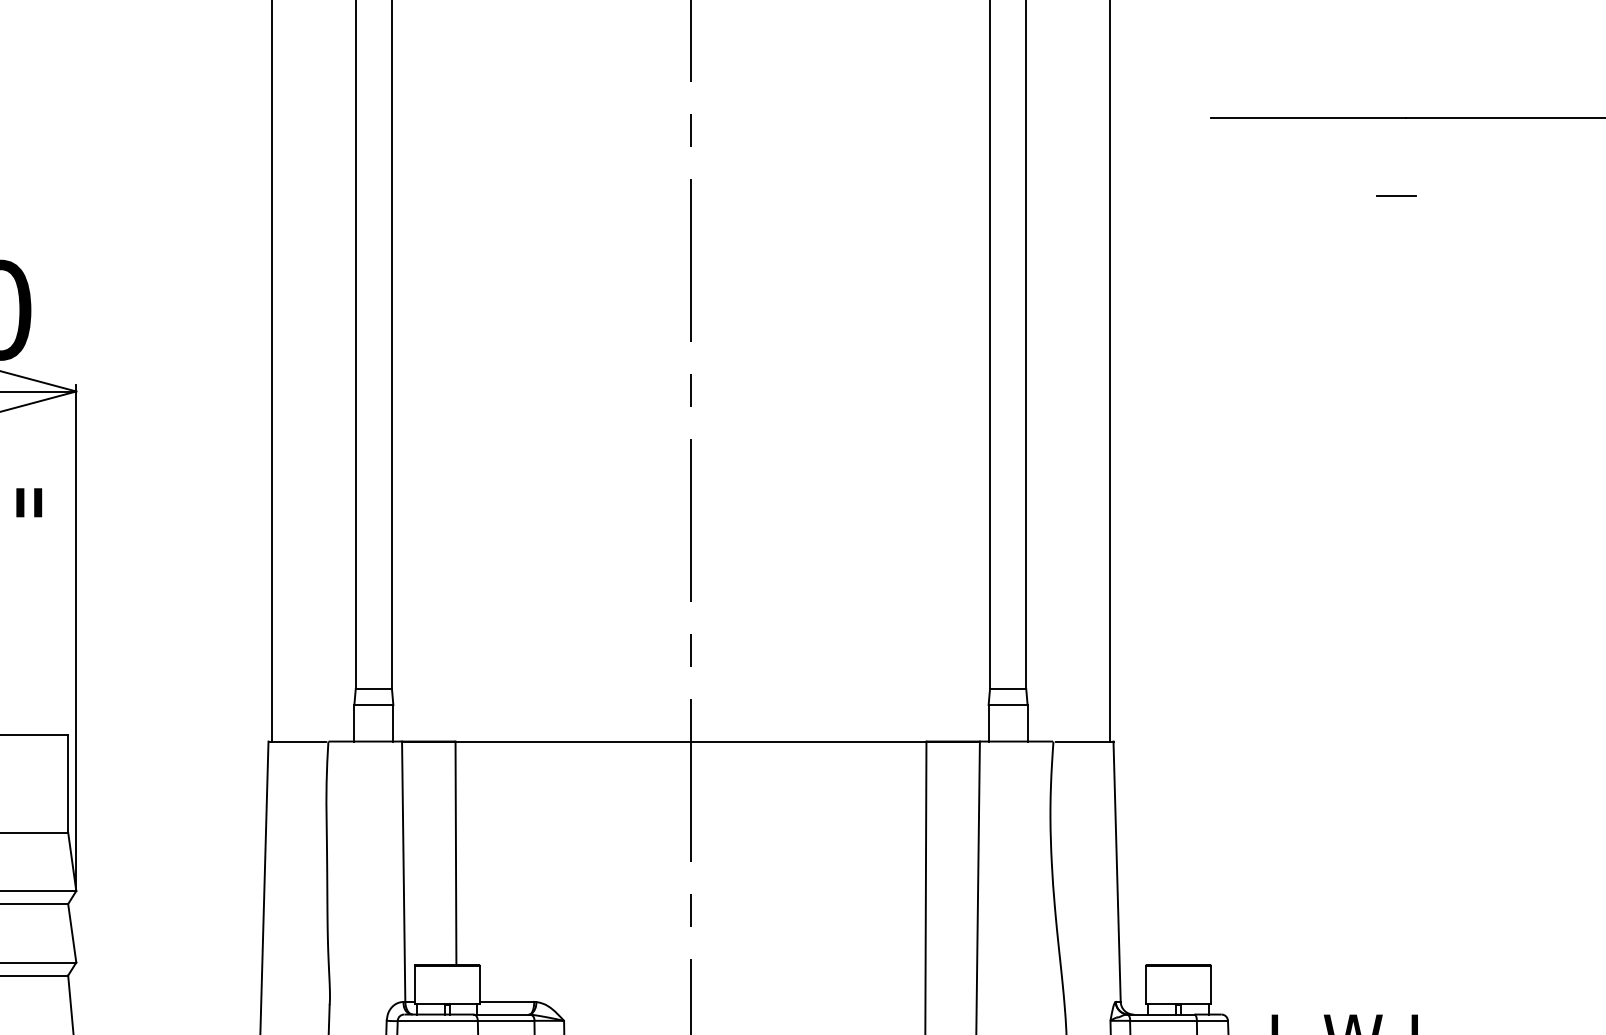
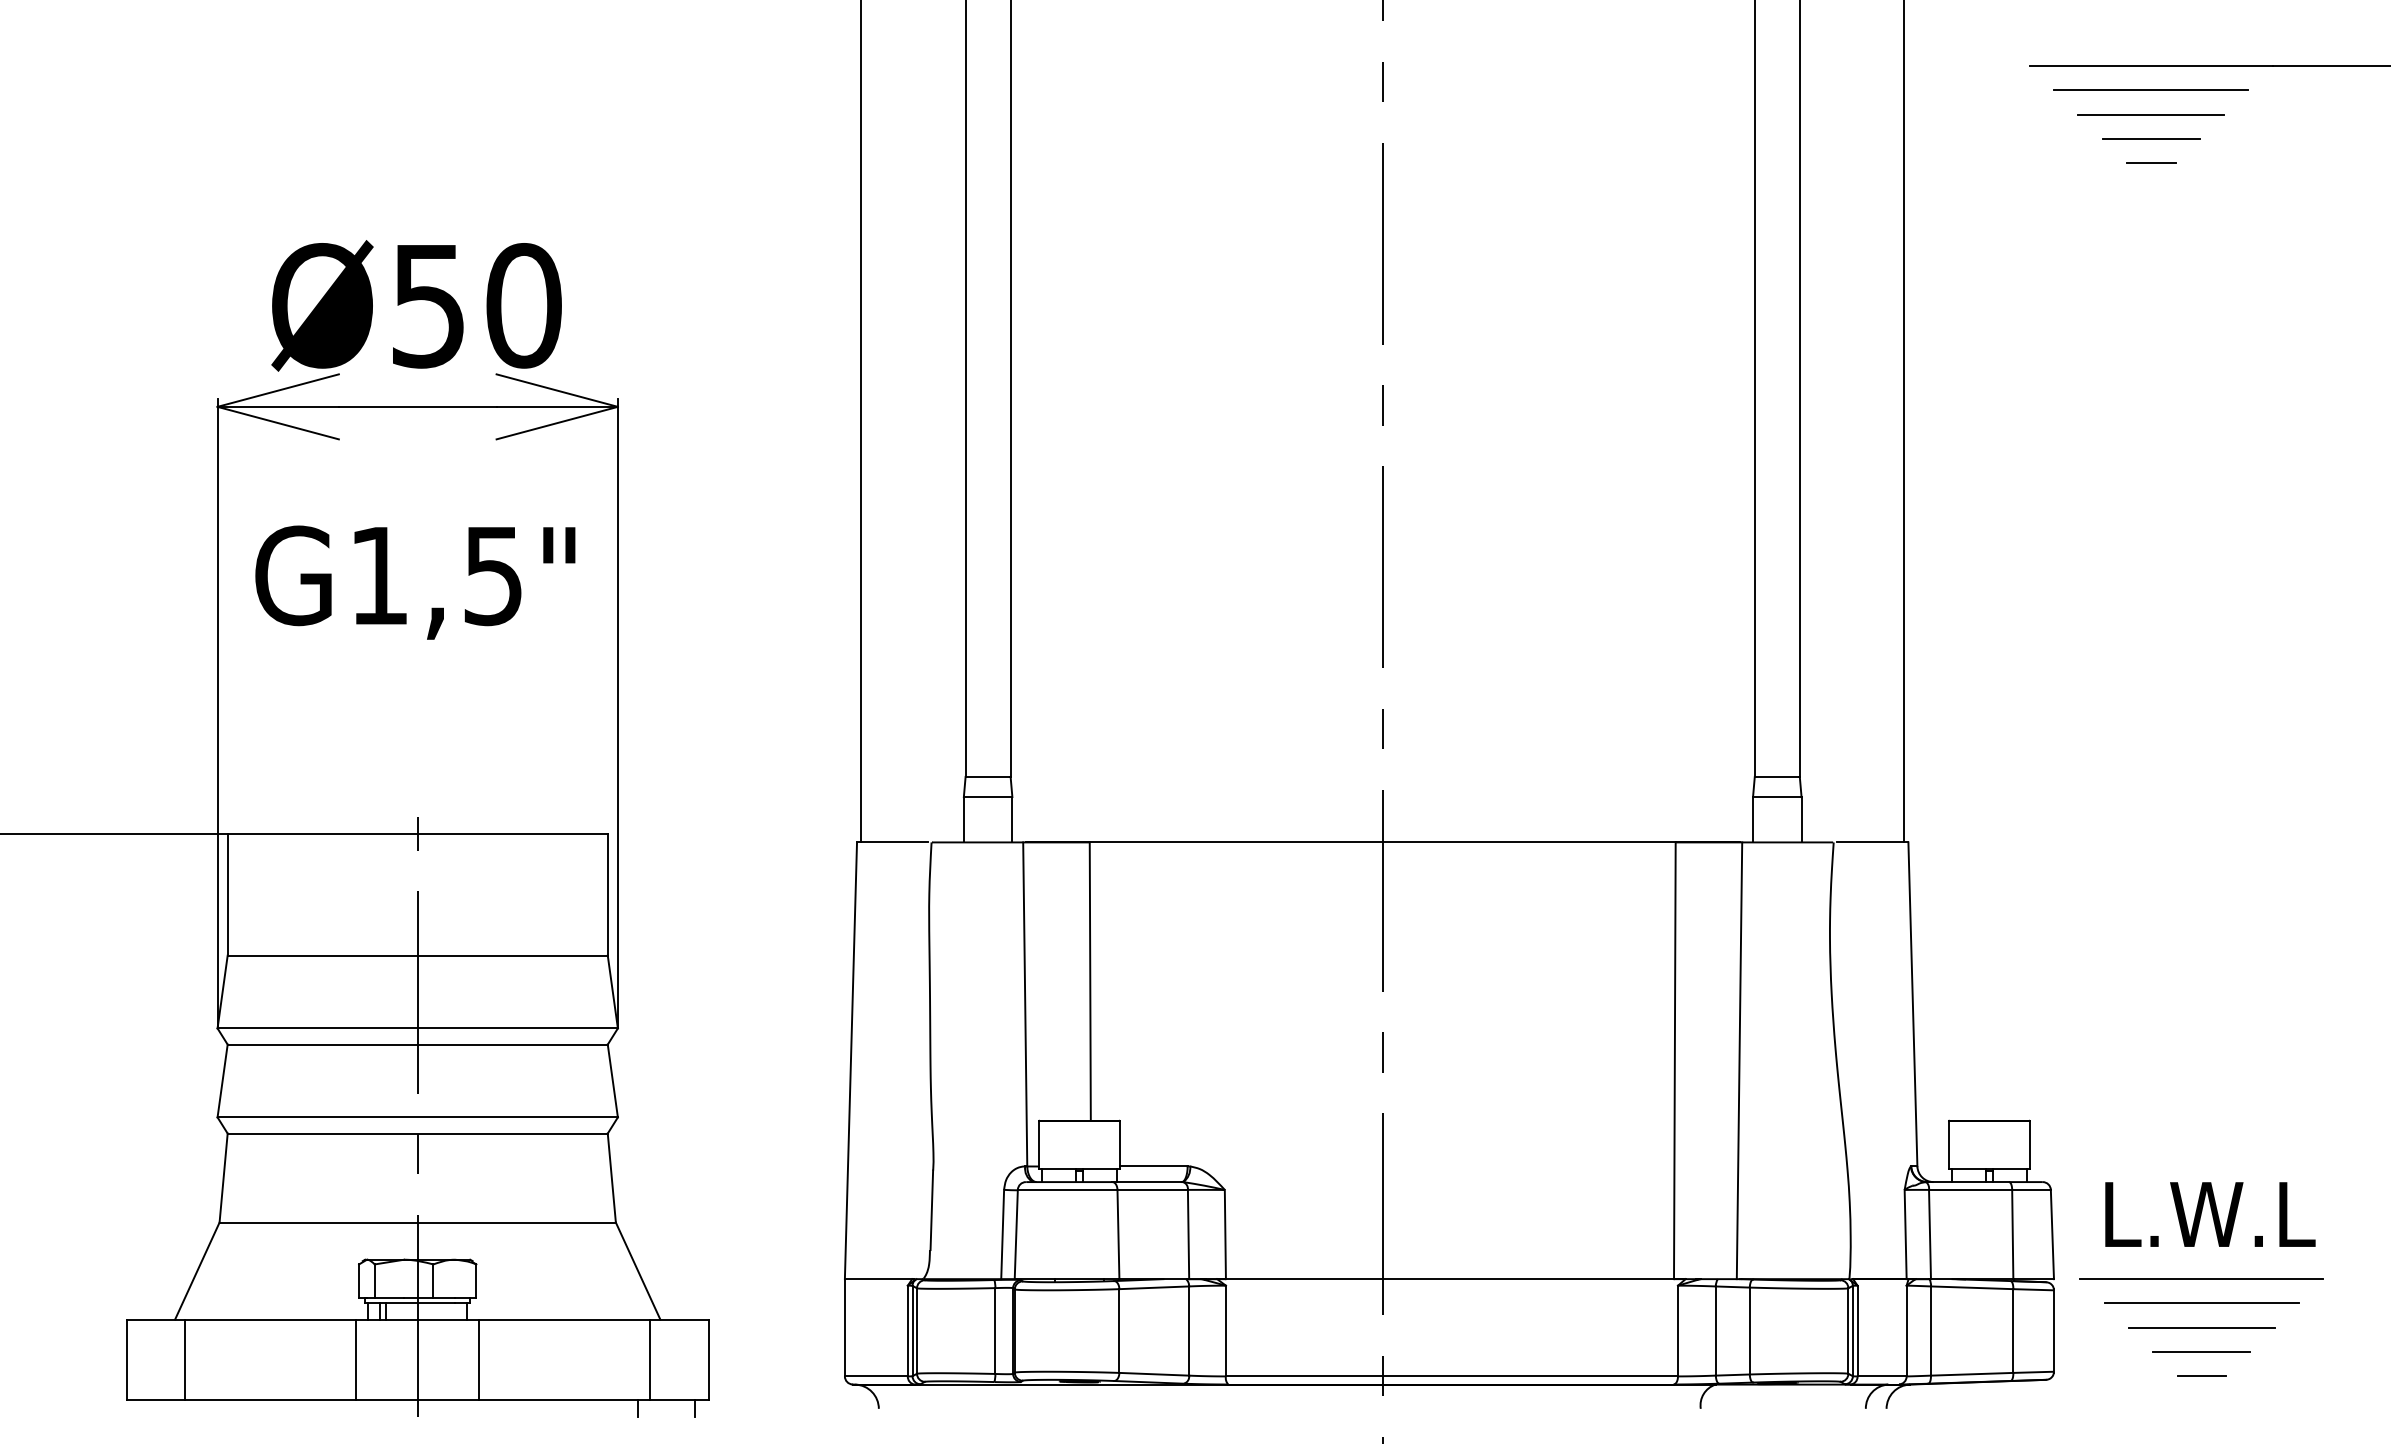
line: (1308, 136) -> (2150, 89), added
line: (1308, 156) -> (2151, 114), added
line: (1308, 175) -> (2150, 138), added
line: (1396, 195) -> (2151, 162), moved

